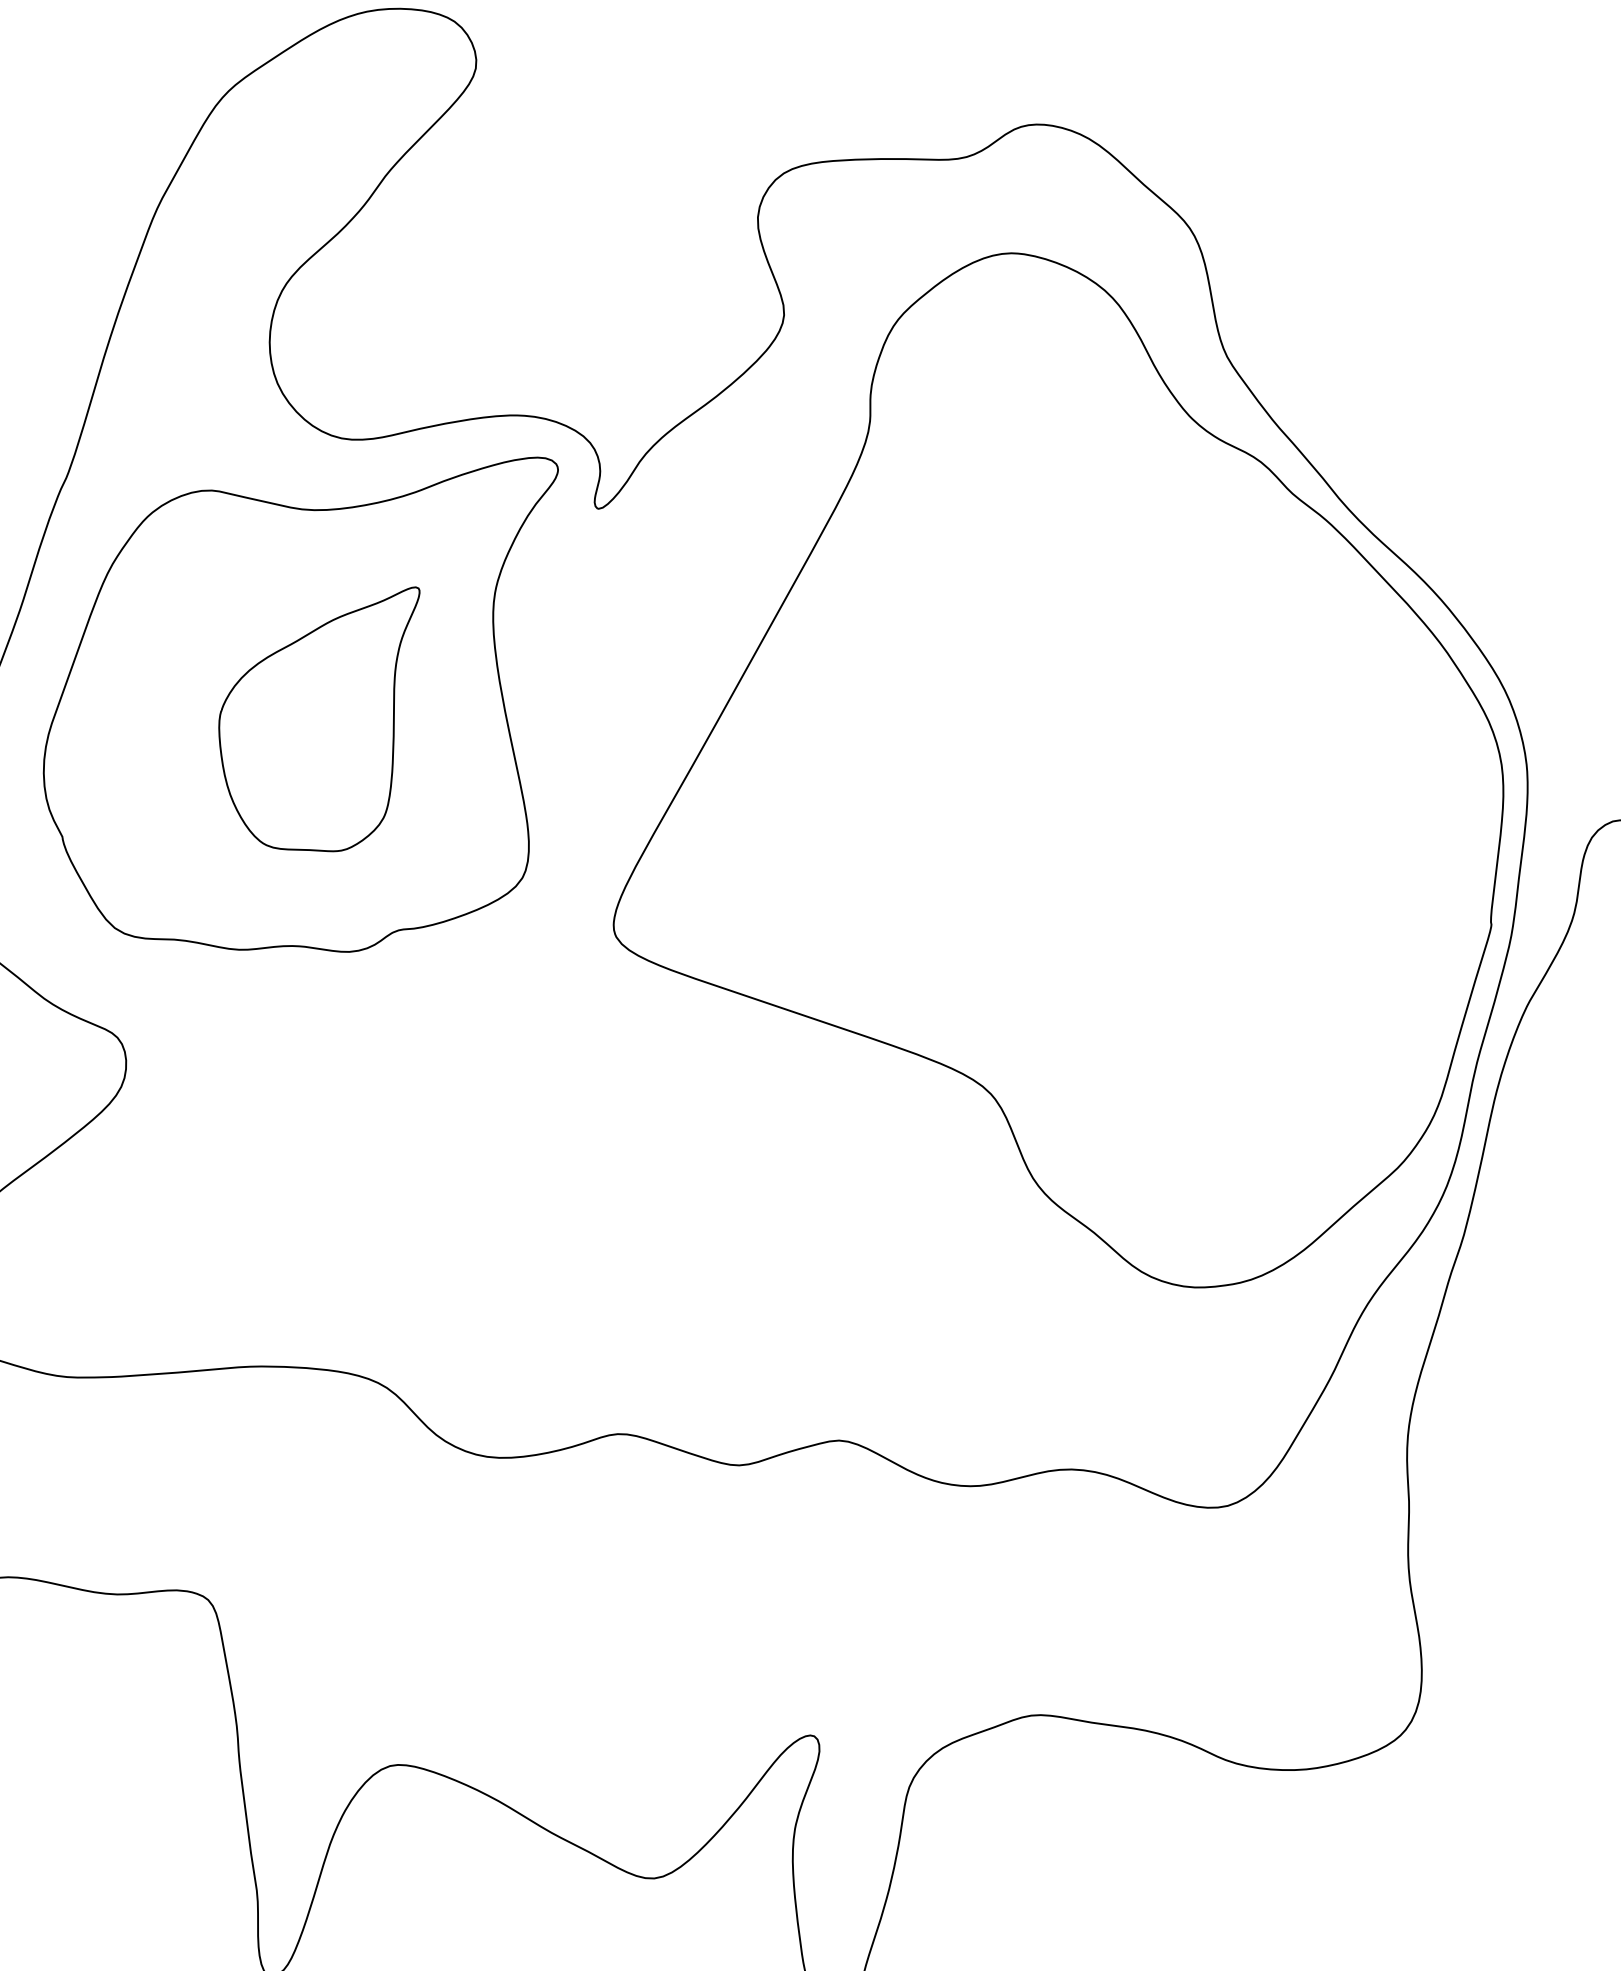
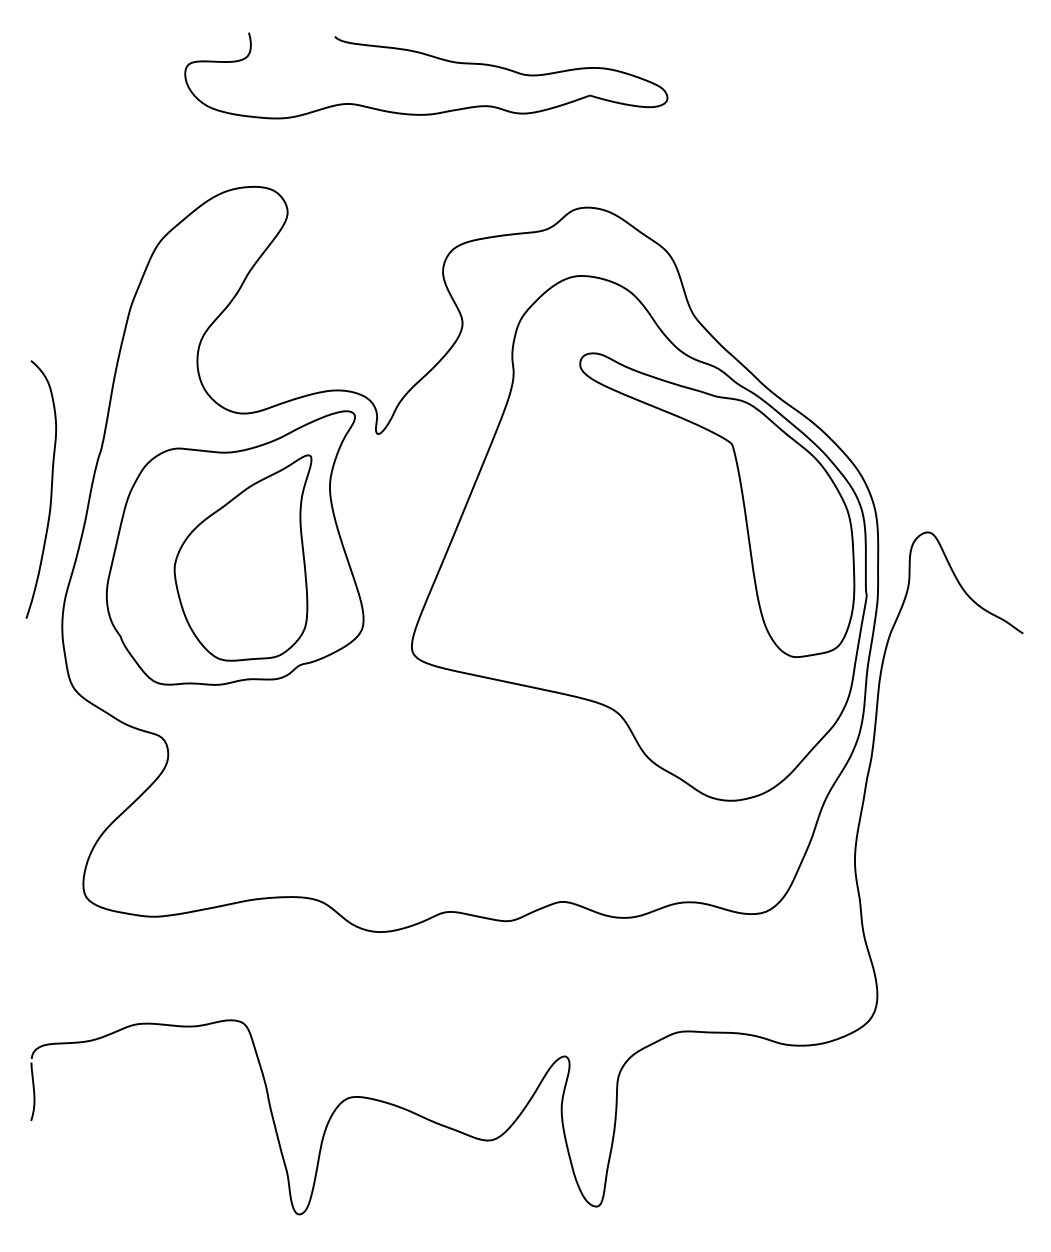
part: (311, 712) -> (242, 557), size x1.43
part: (1275, 721) -> (742, 502), added

